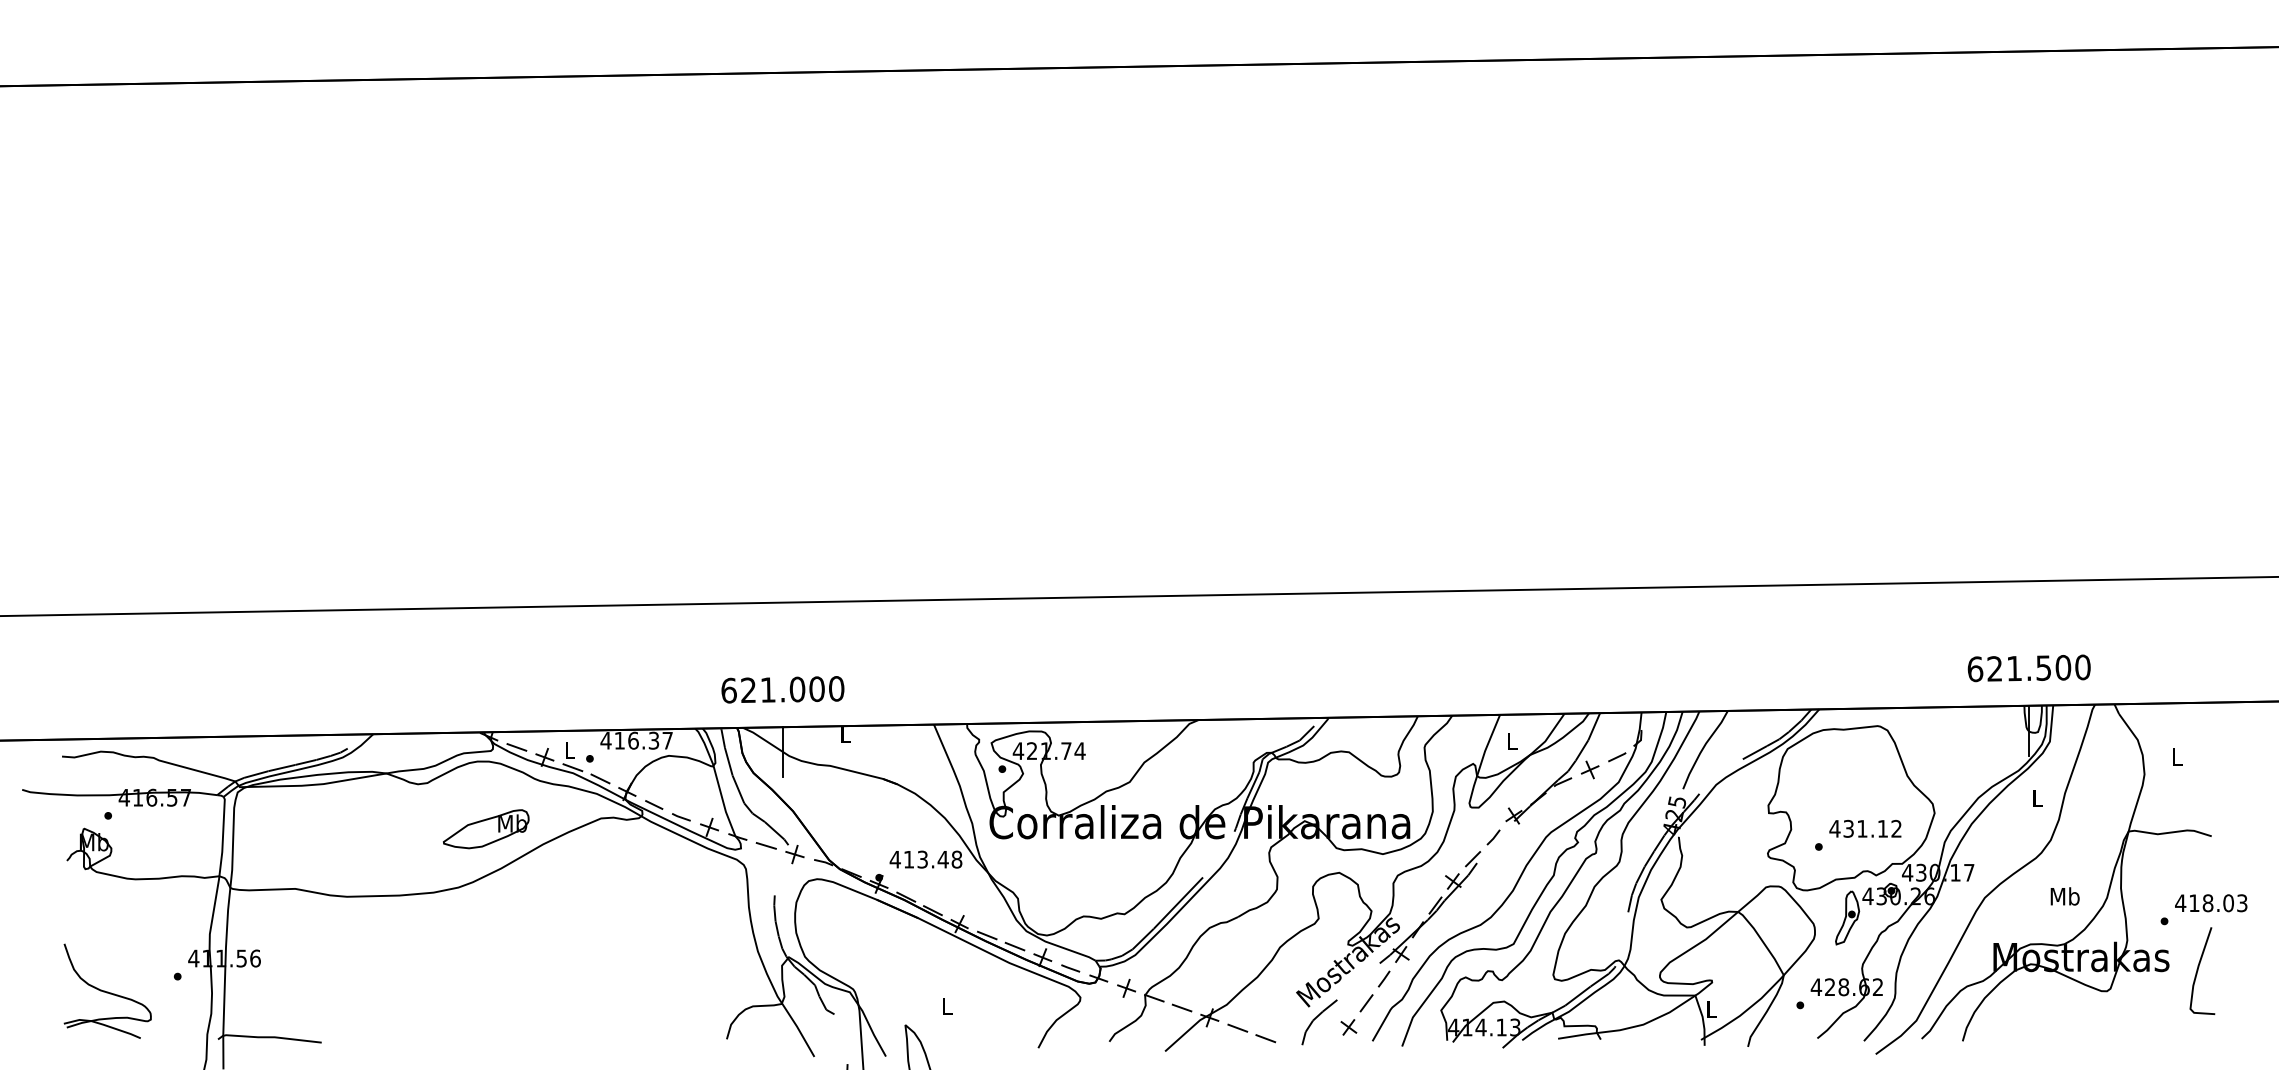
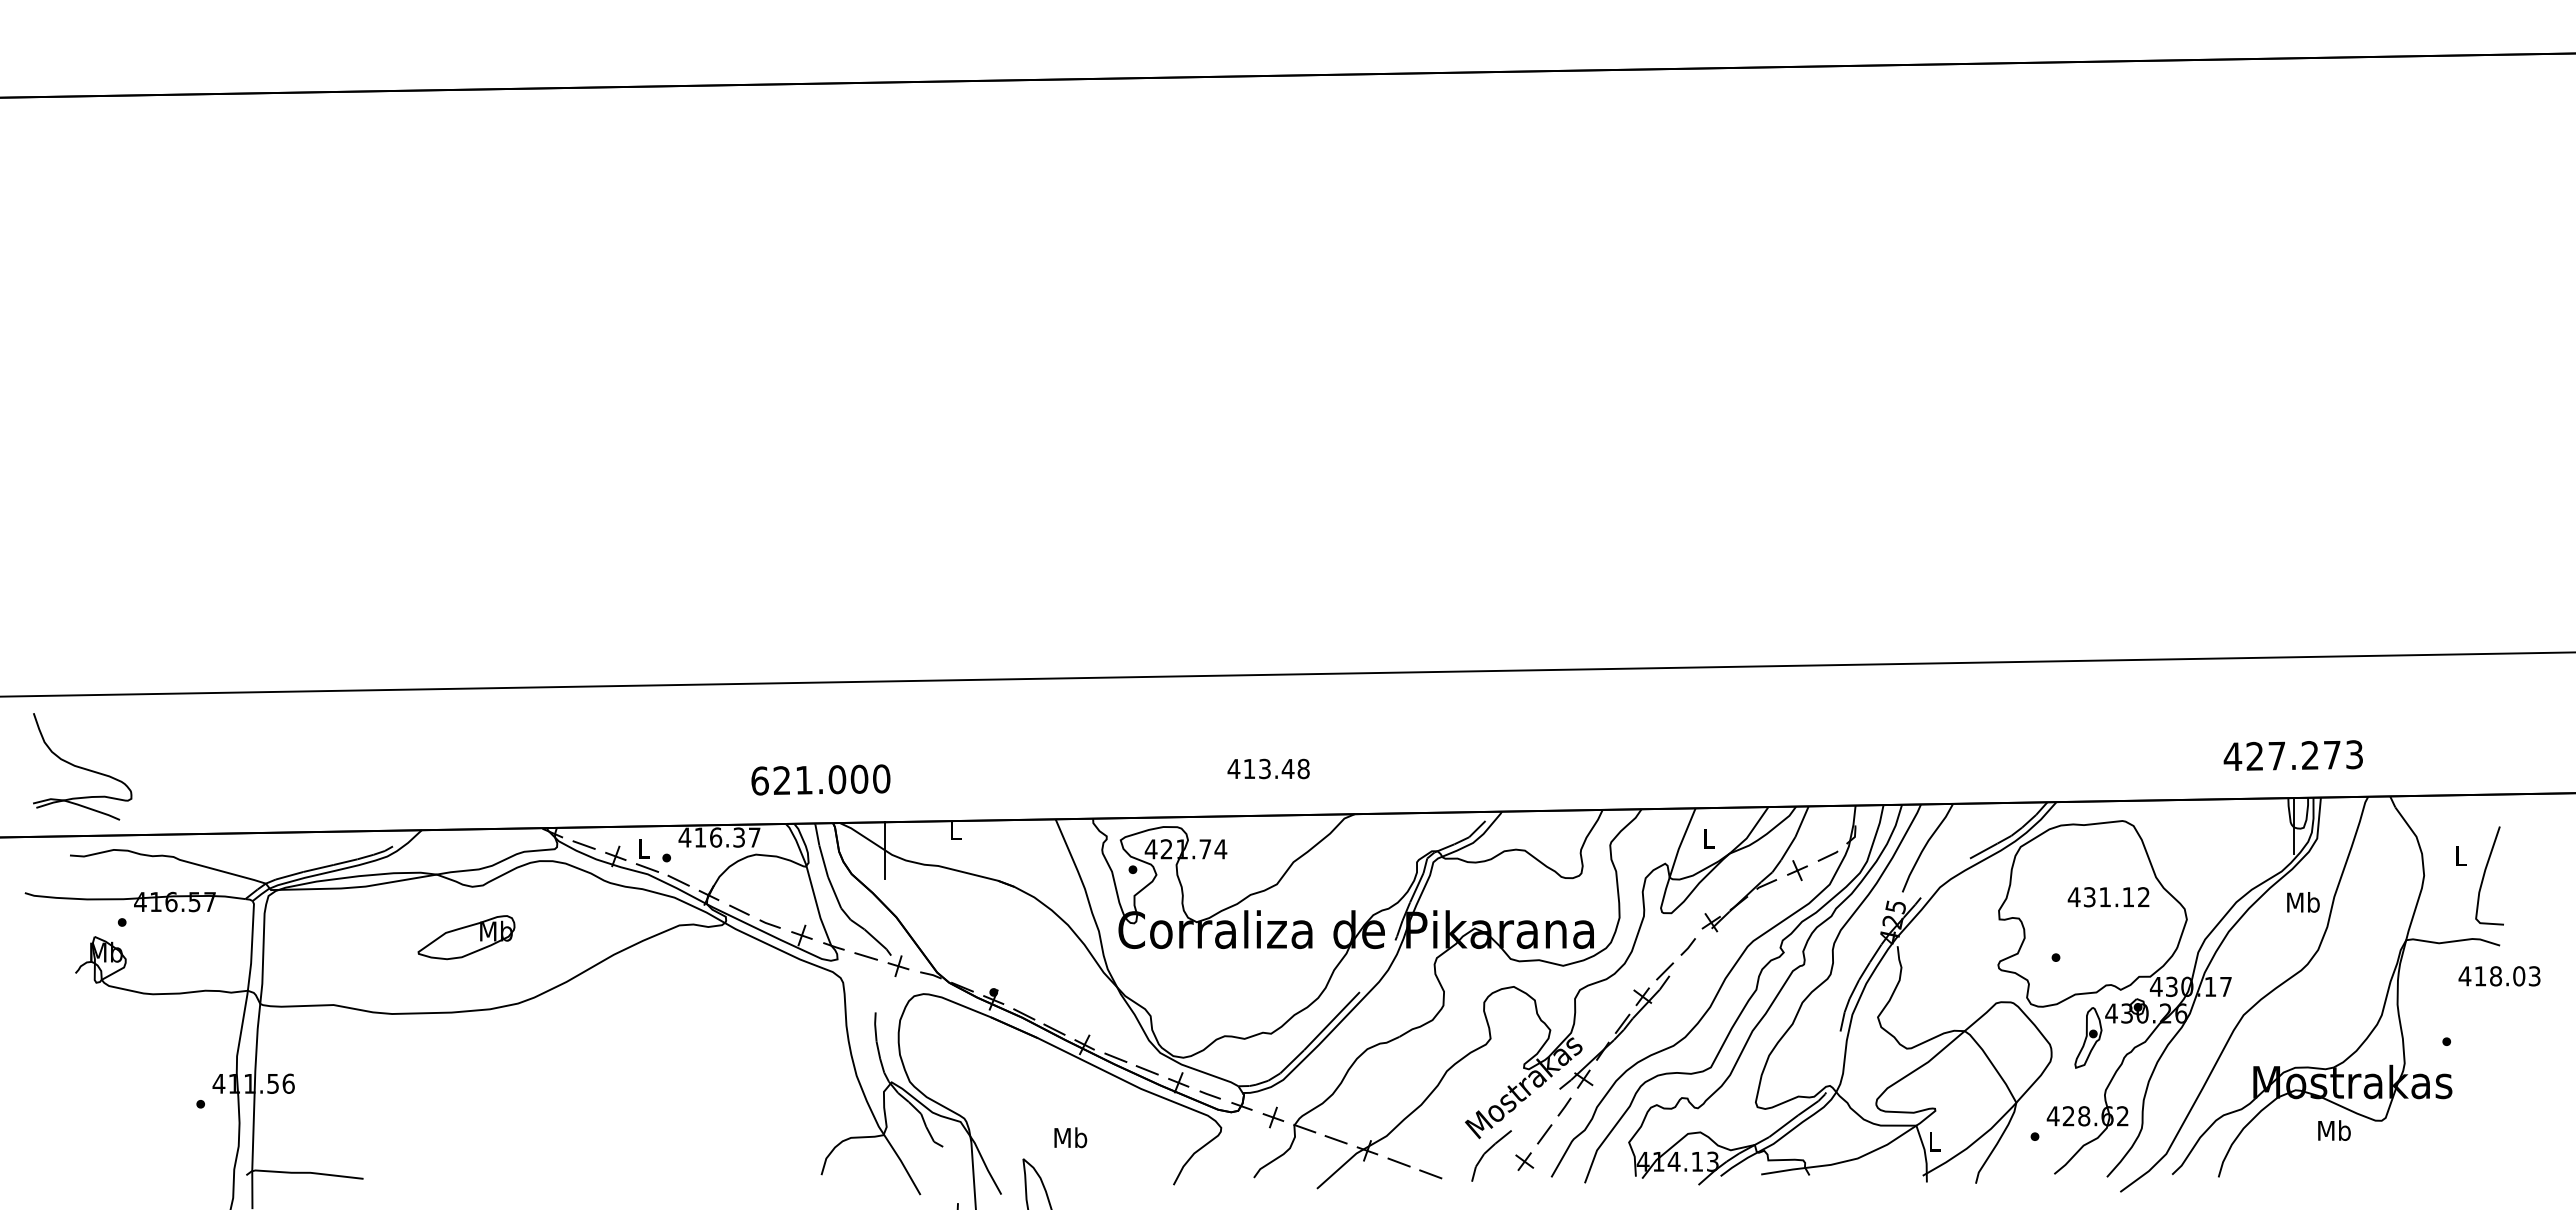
text: (2028, 668) -> (2293, 755), 621.500 -> 427.273
text: (782, 689) -> (820, 779), moved
text: (2037, 798) -> (2303, 902), L -> Mb
part: (486, 829) -> (466, 937), moved
text: (1865, 829) -> (2108, 897), moved
text: (925, 859) -> (1268, 768), moved
text: (2065, 896) -> (2334, 1130), moved
text: (2211, 903) -> (2499, 976), moved
curve: (2198, 968) -> (2485, 873), moved
part: (107, 991) -> (82, 766), moved
text: (947, 1006) -> (1070, 1137), L -> Mb

